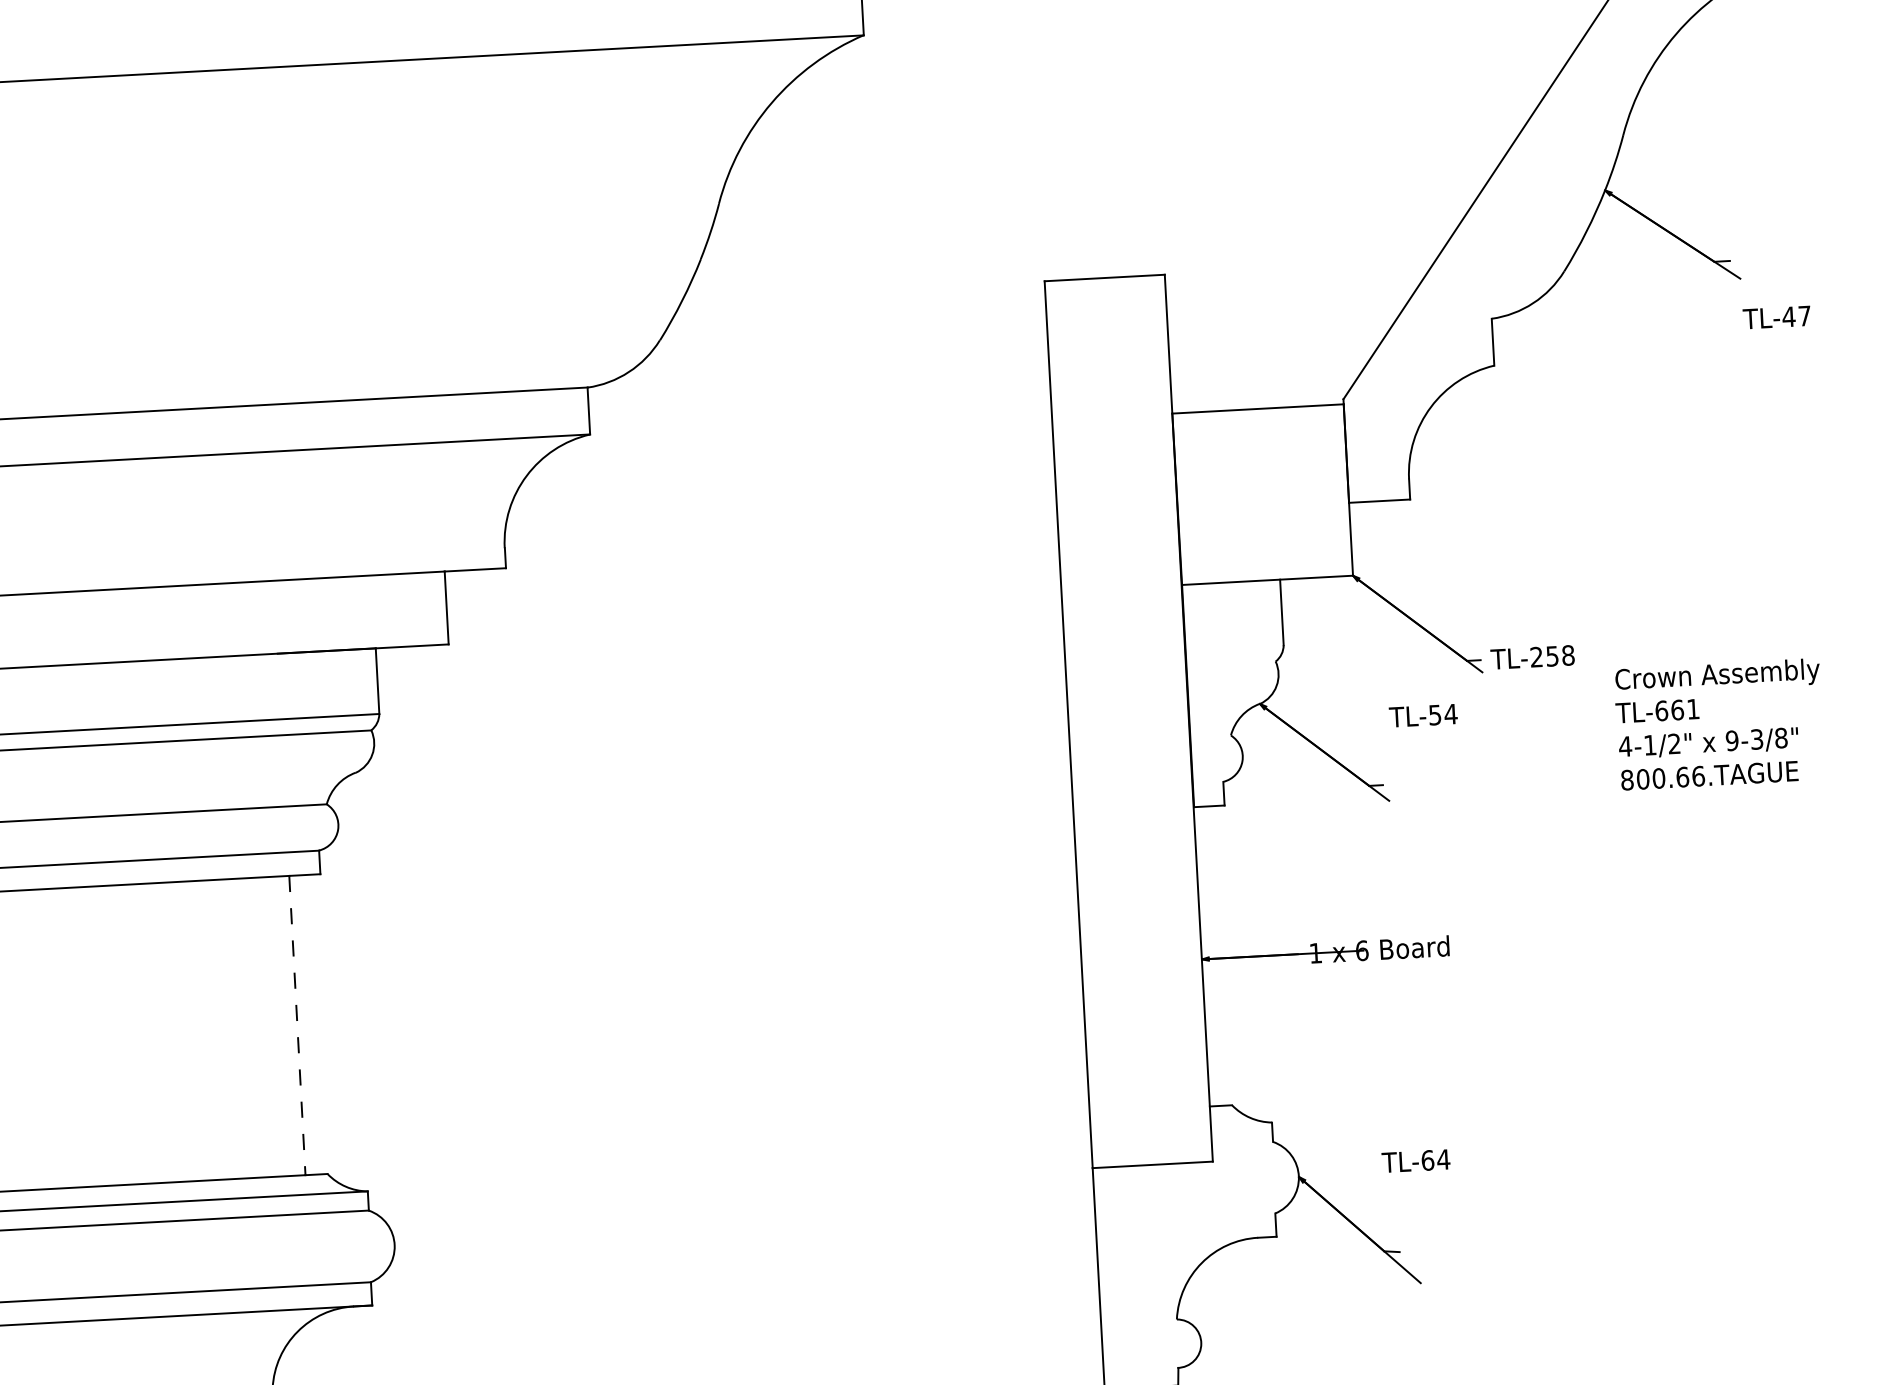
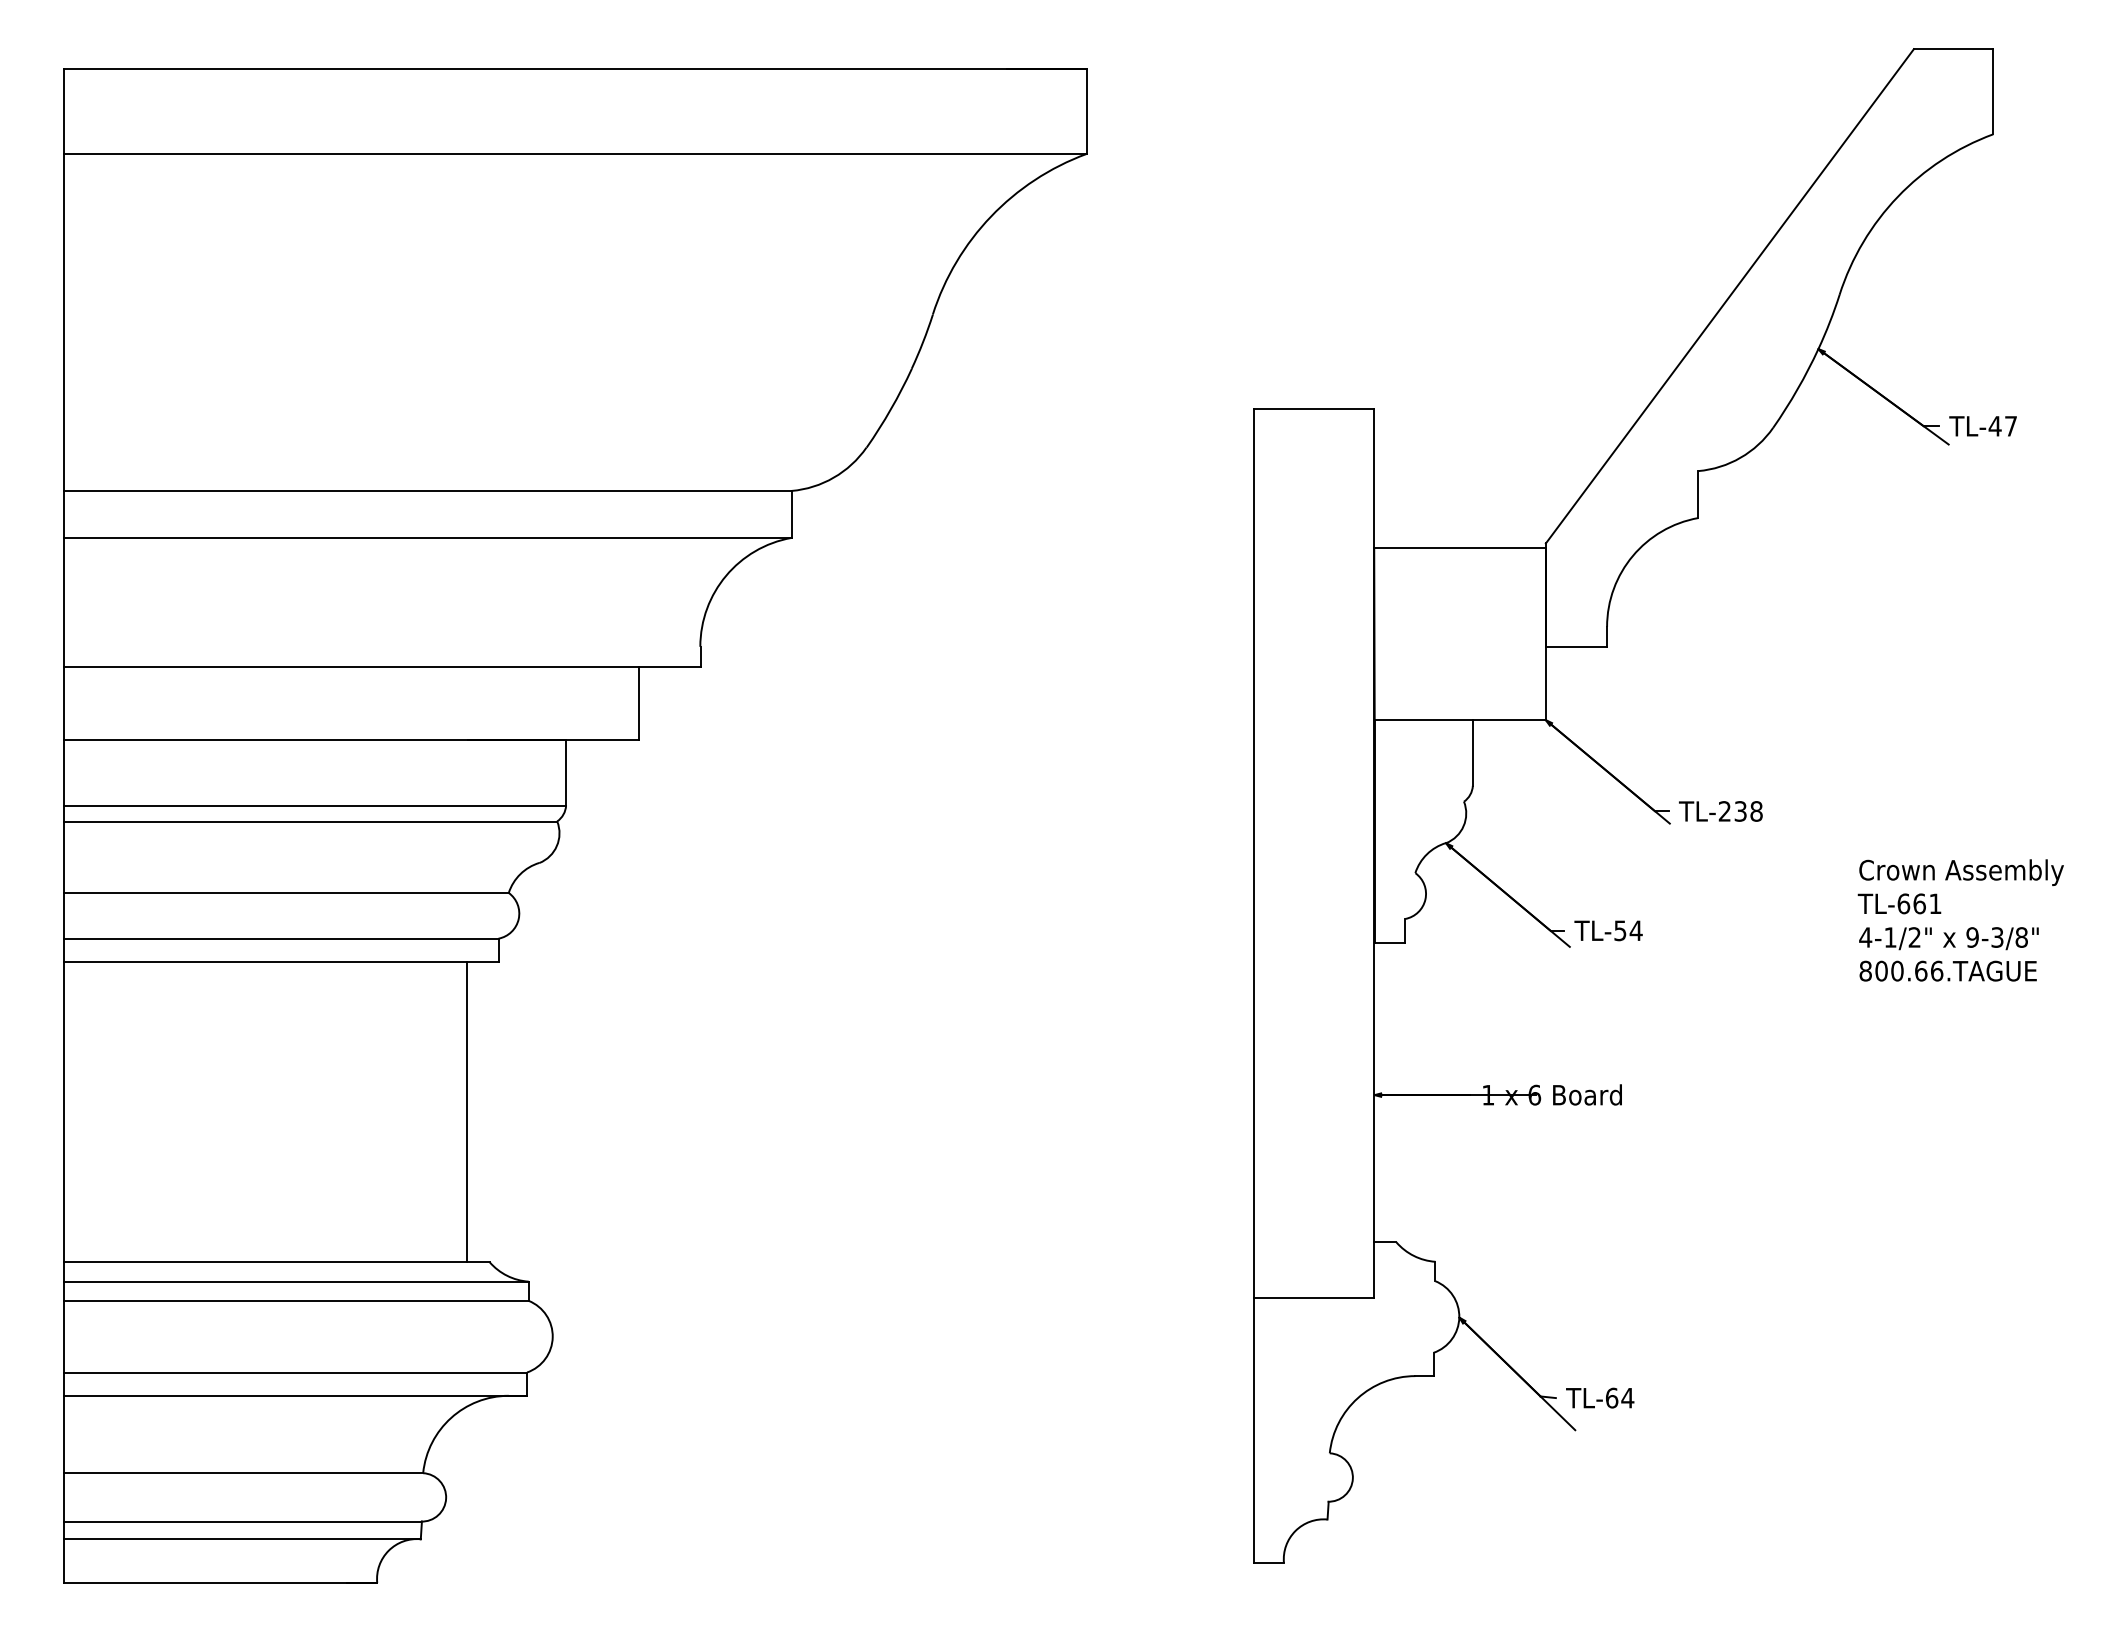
text: (1776, 317) -> (1982, 426), moved
text: (1552, 656) -> (1740, 811), TL-258 -> TL-238
text: (1423, 715) -> (1608, 930), moved
text: (1719, 724) -> (1960, 920), moved
line: (297, 1025) -> (467, 1112), dashed -> solid
text: (1416, 1160) -> (1600, 1397), moved

